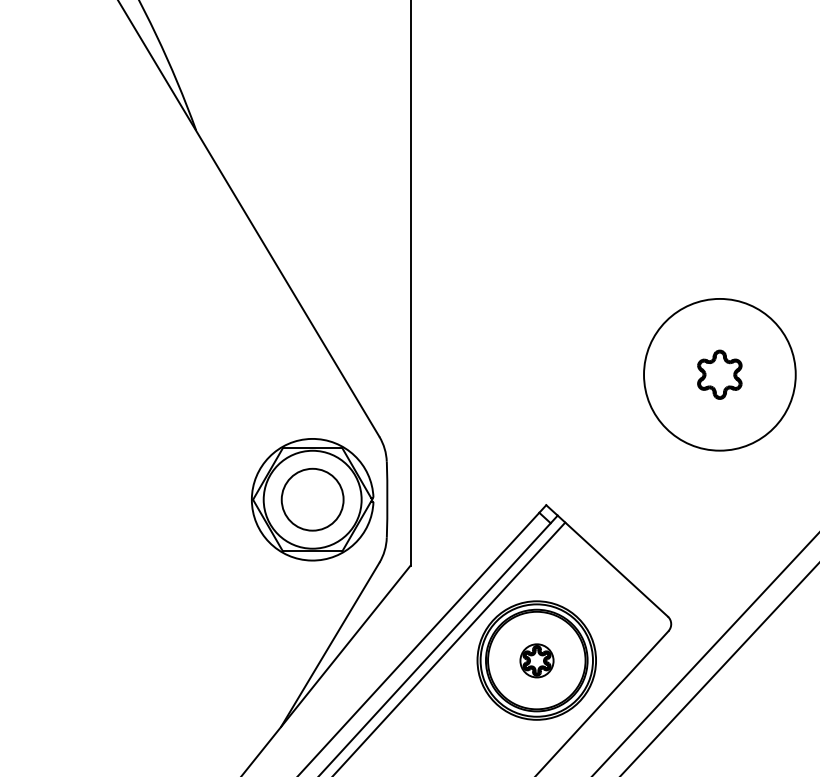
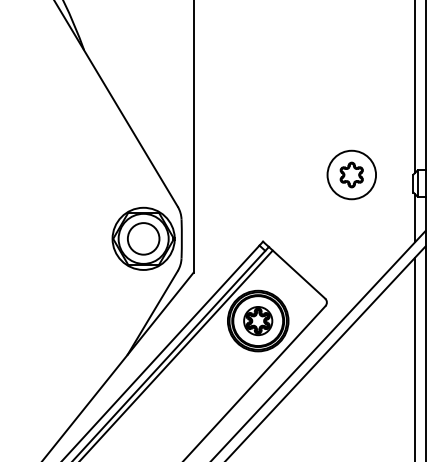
circle: (719, 373) -> (351, 174), size x0.62
part: (537, 661) -> (258, 321), size x1.67

